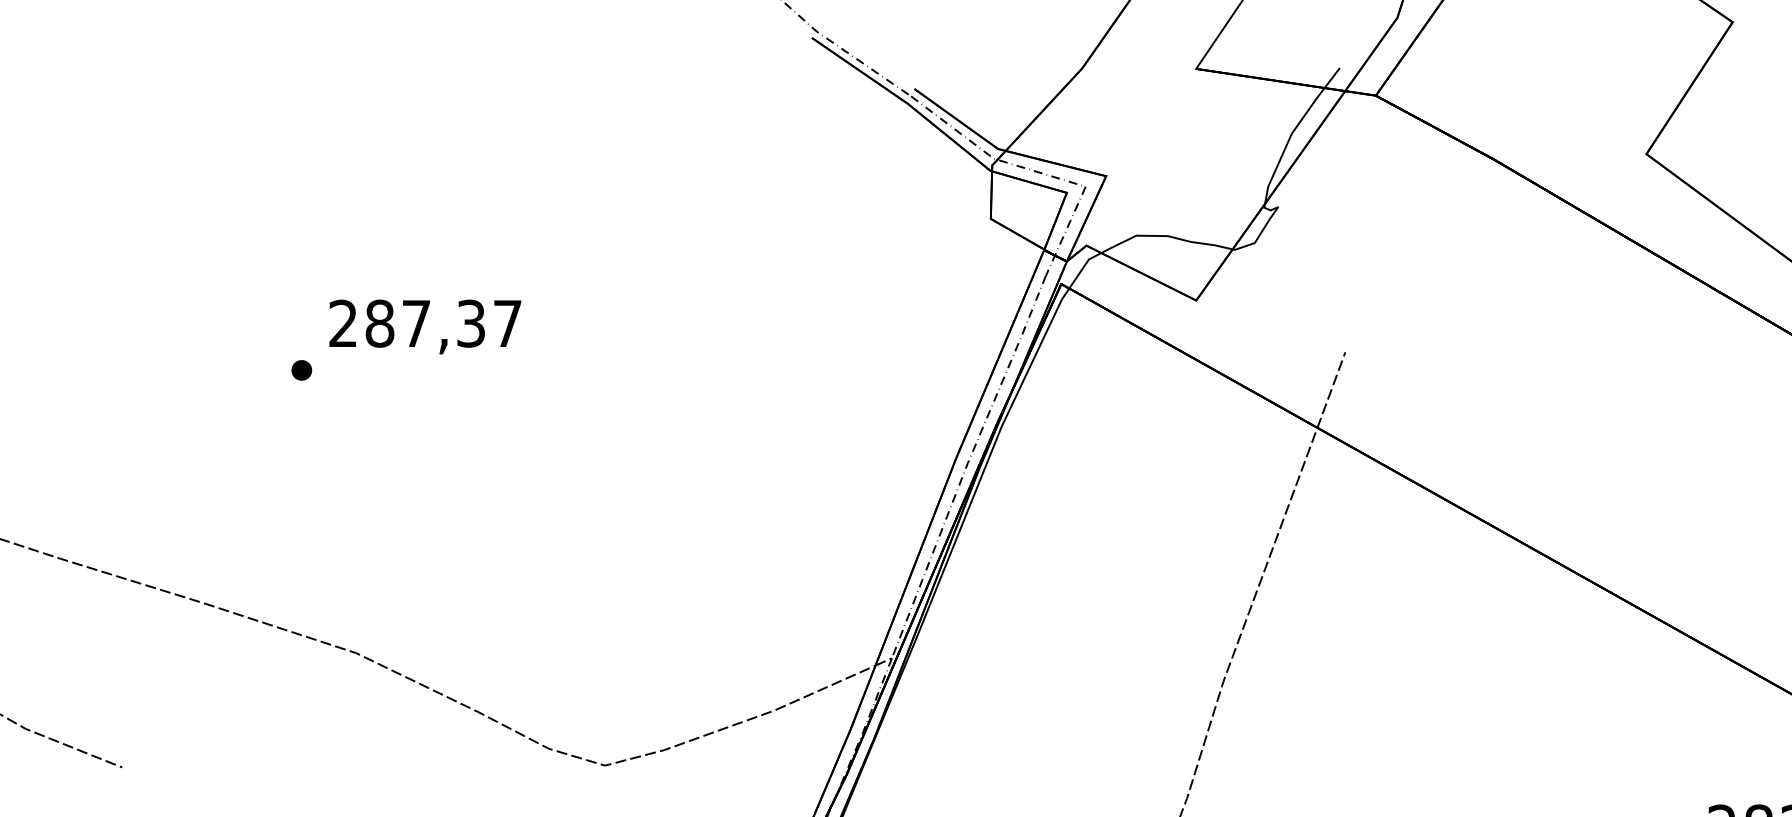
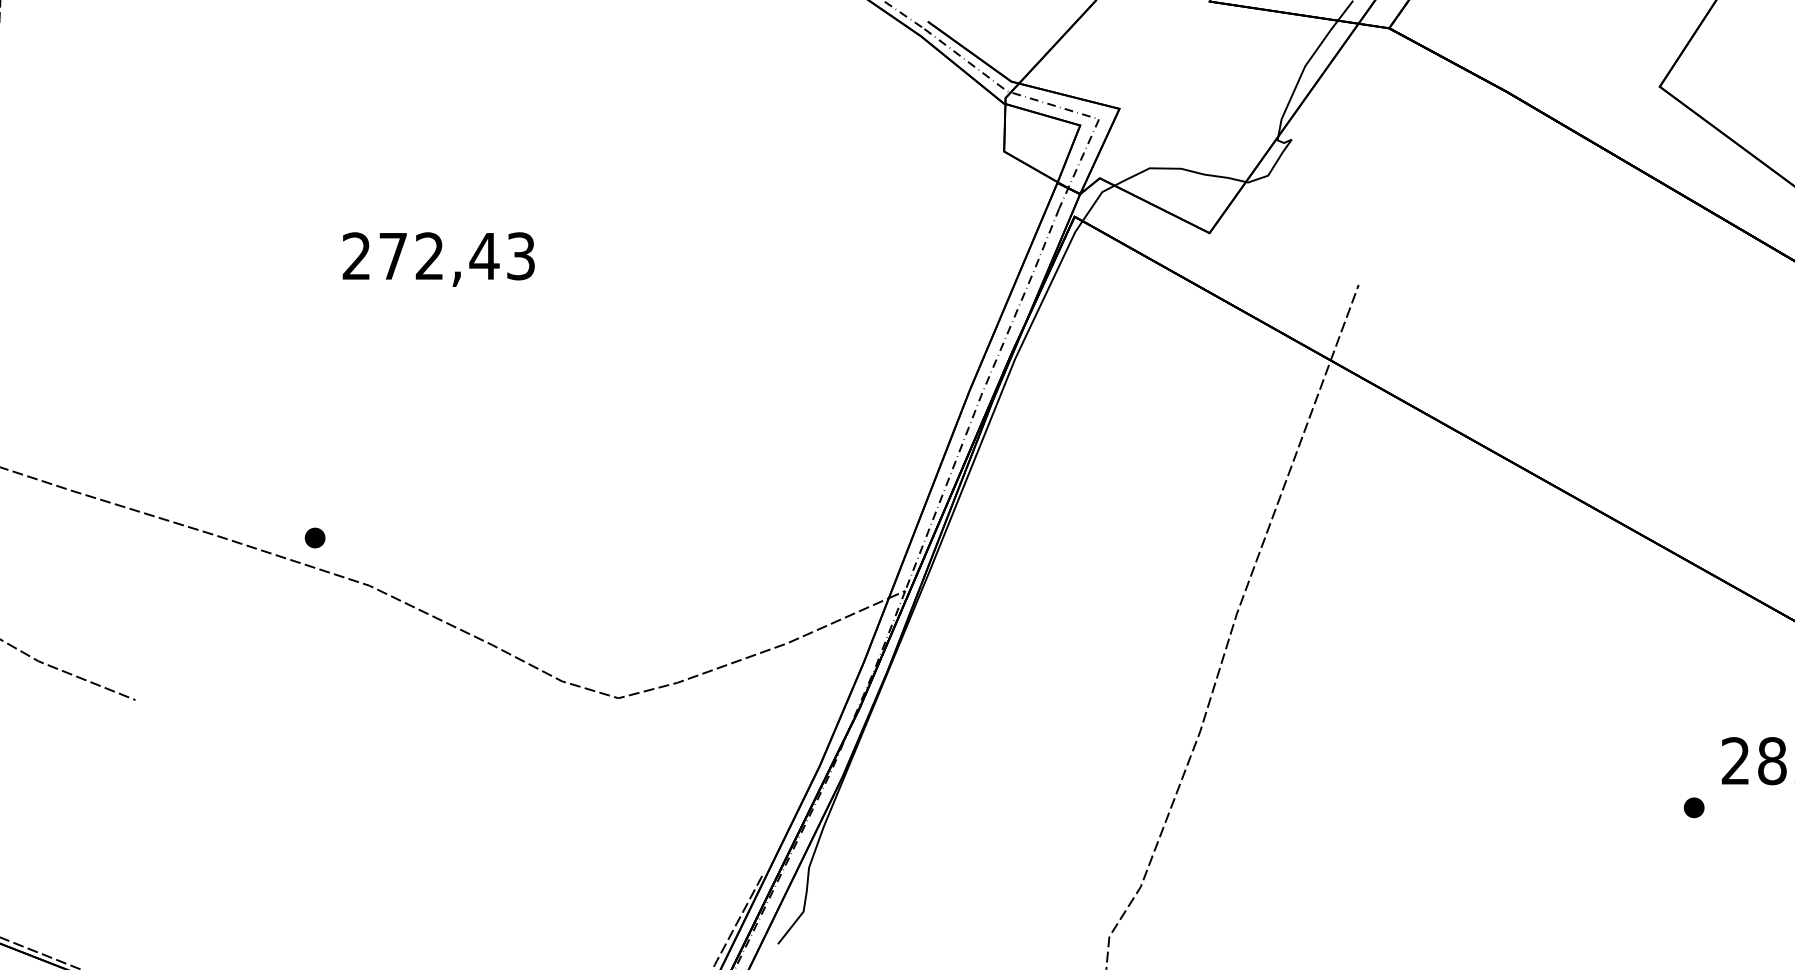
text: (443, 323) -> (456, 256), 287,37 -> 272,43
part: (301, 369) -> (314, 537), moved

